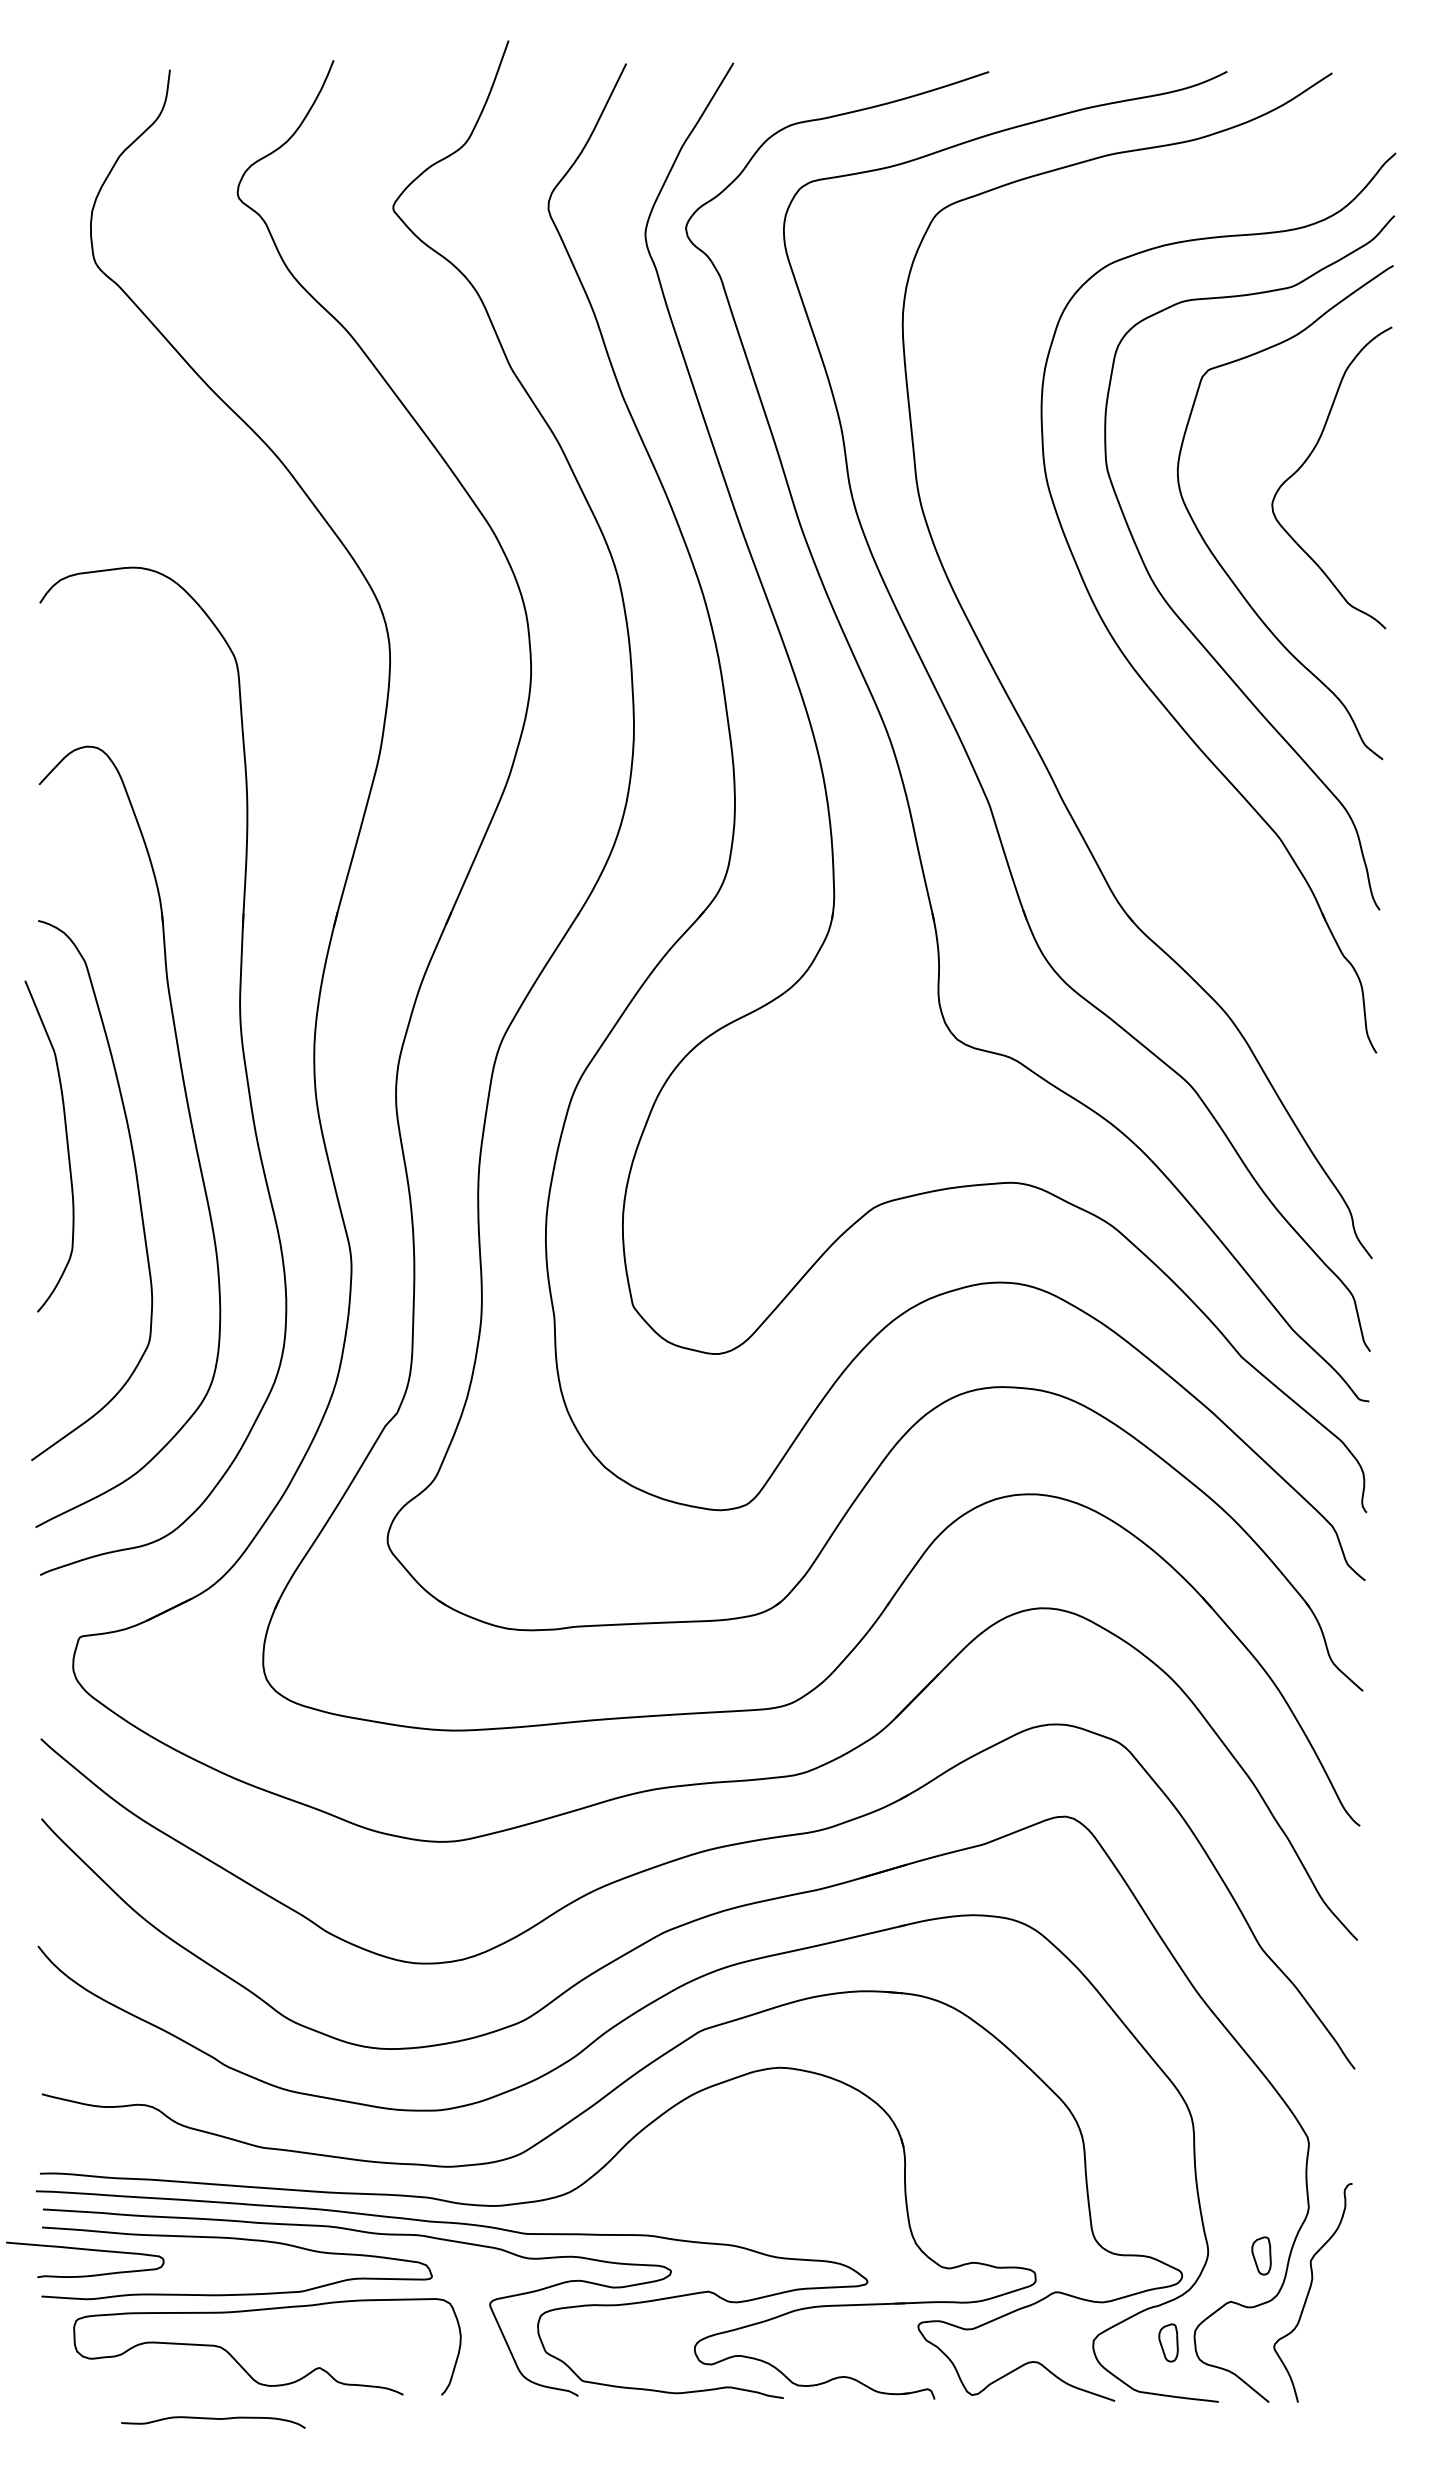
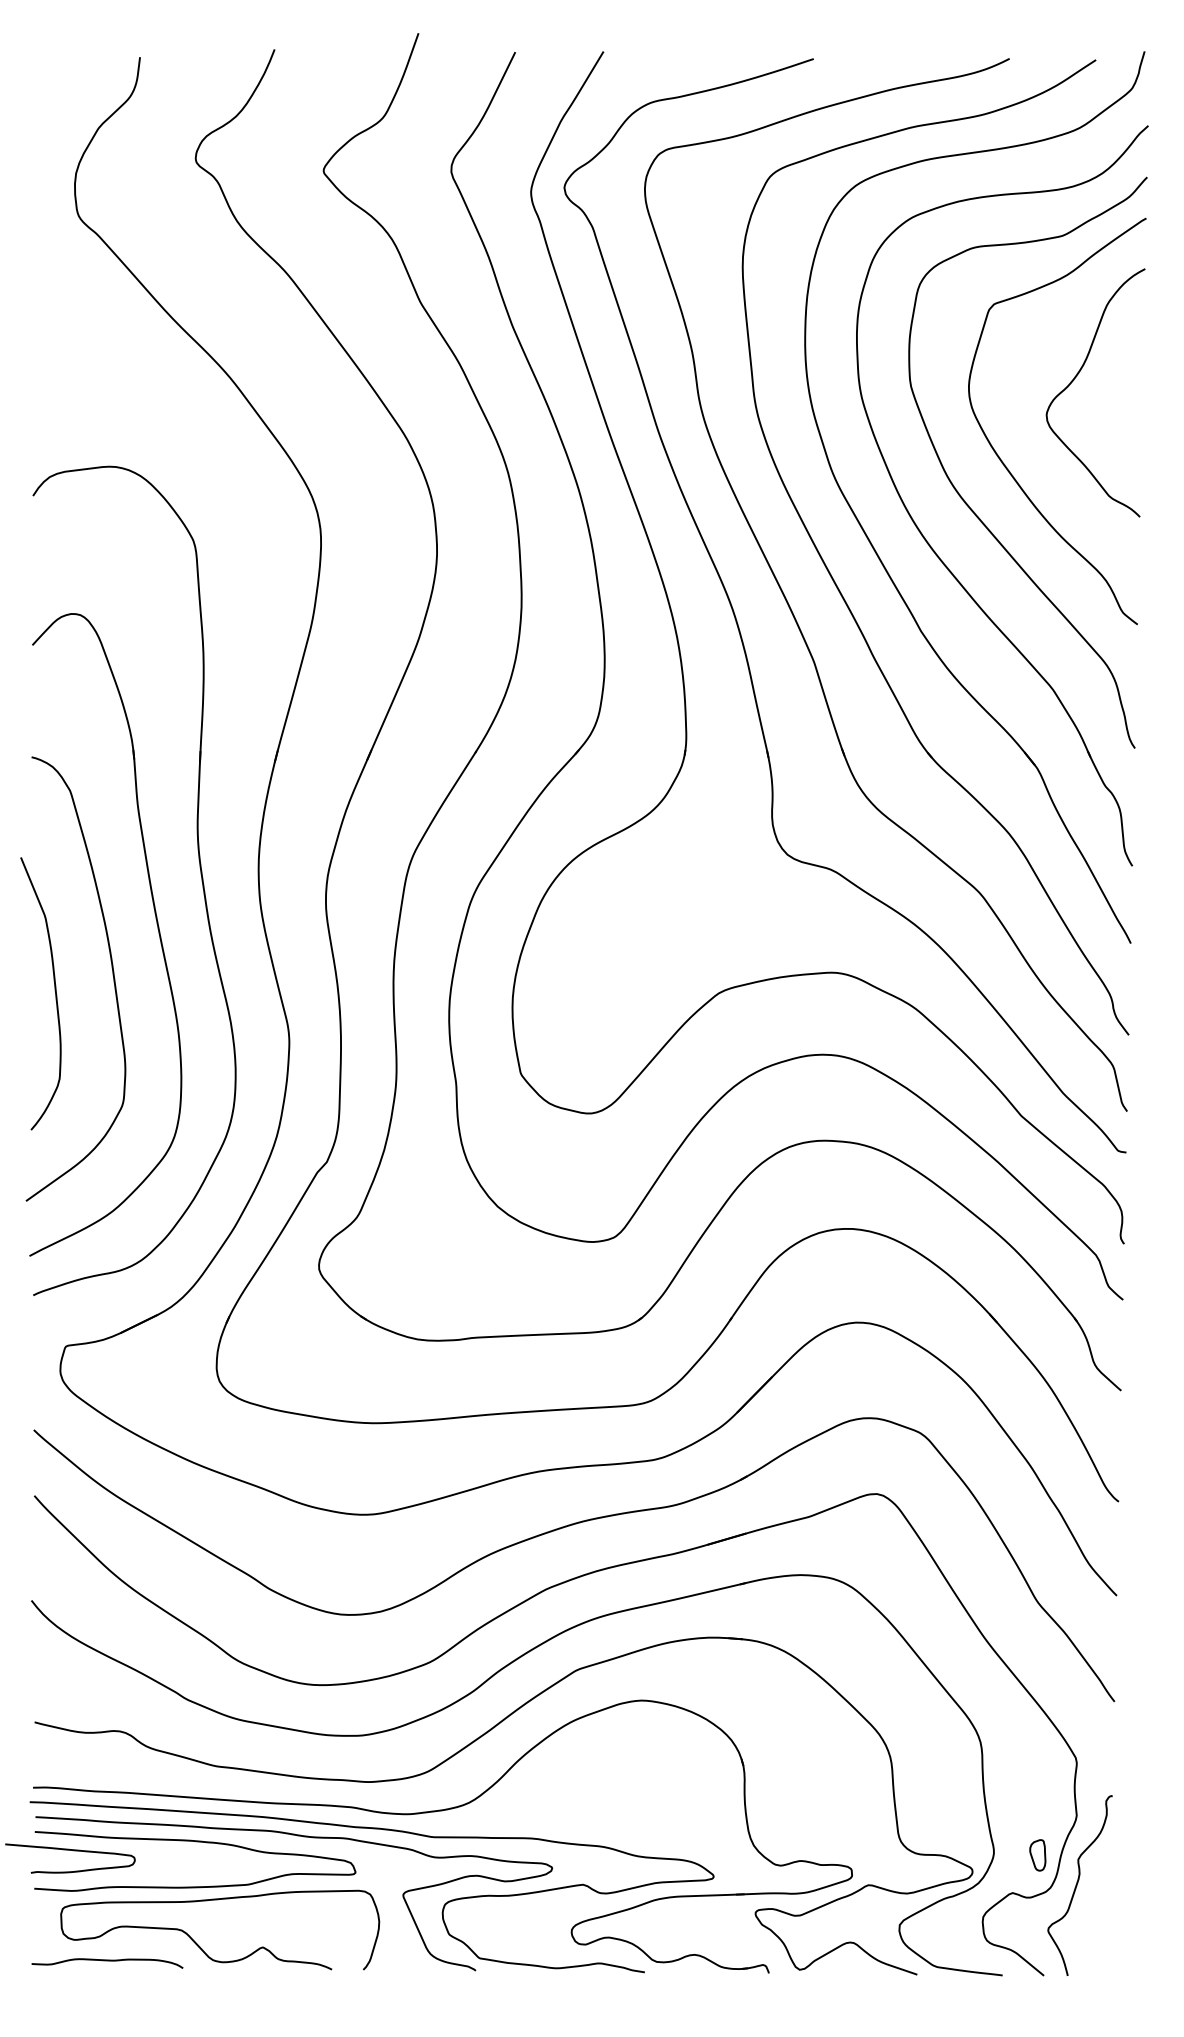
part: (1066, 672) -> (877, 552), added
curve: (66, 1145) -> (54, 993), moved
part: (1168, 2342) -> (961, 1926), removed
curve: (213, 2419) -> (107, 1961), moved

